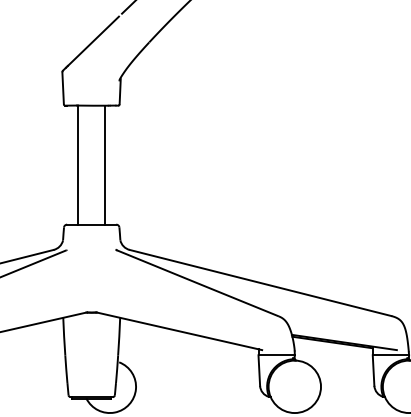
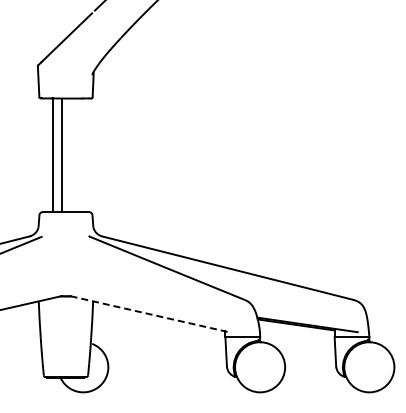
line: (104, 165) -> (61, 155), moved
line: (180, 331) -> (150, 314), solid -> dashed

